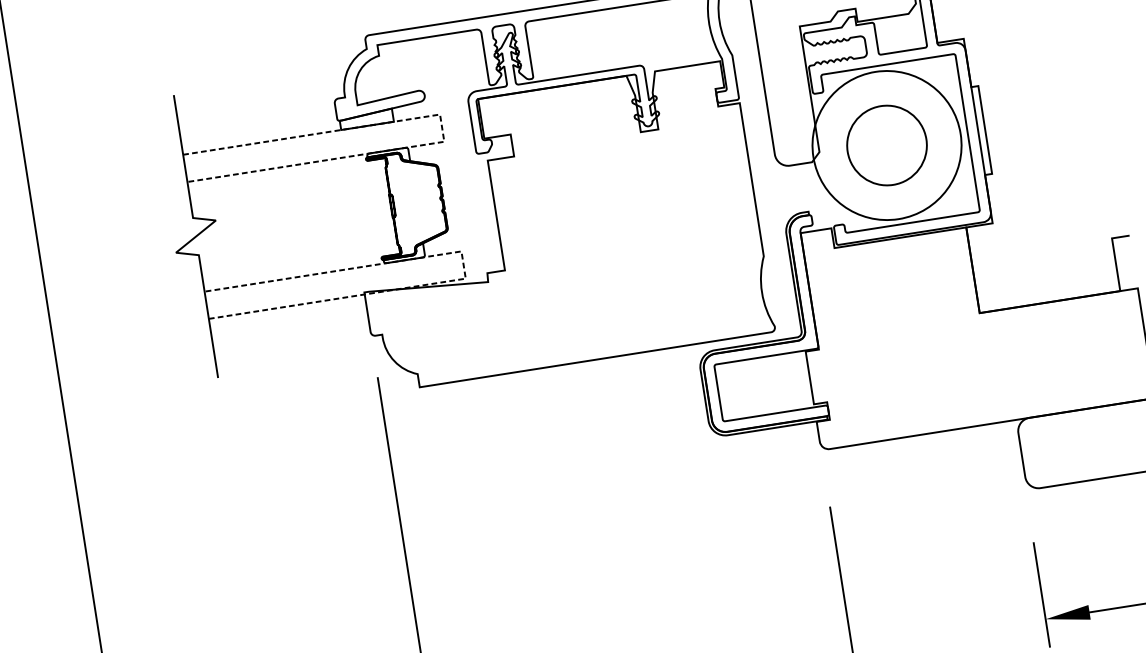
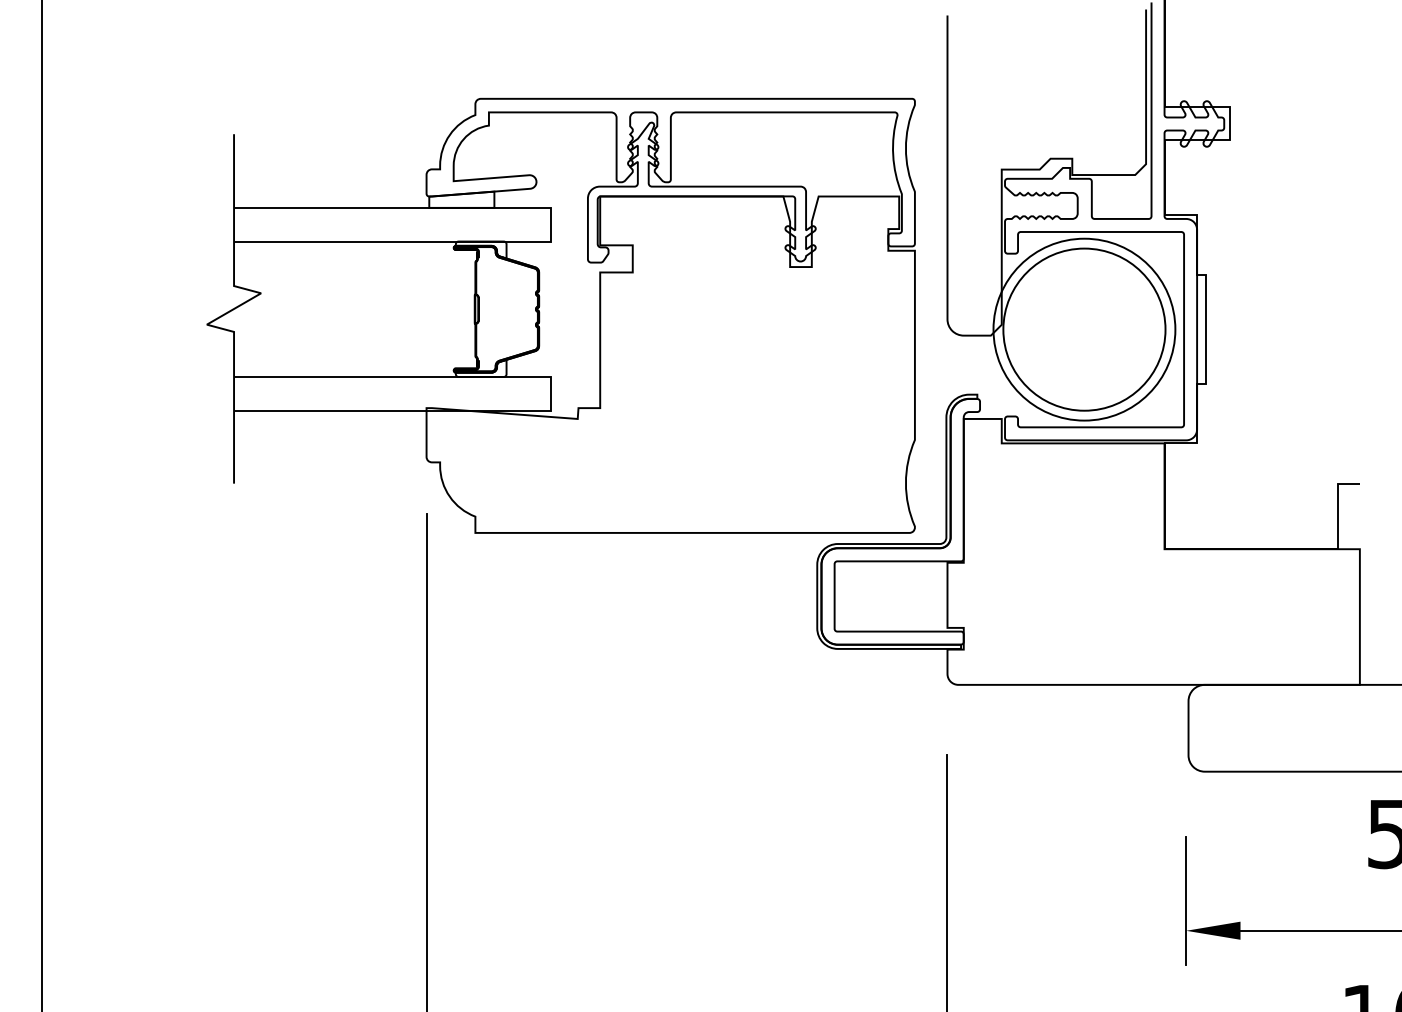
line: (442, 127) -> (551, 224), dashed -> solid
circle: (887, 145) -> (1084, 329), size x1.67
line: (463, 264) -> (551, 393), dashed -> solid

